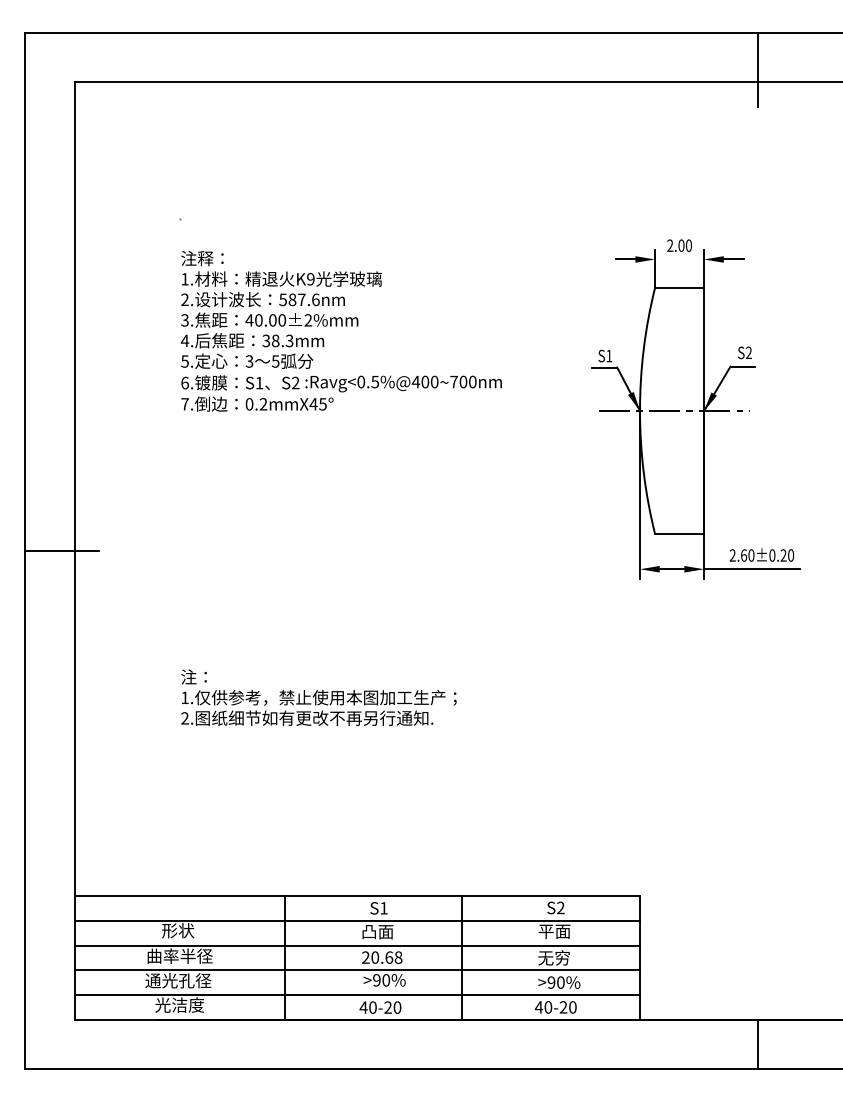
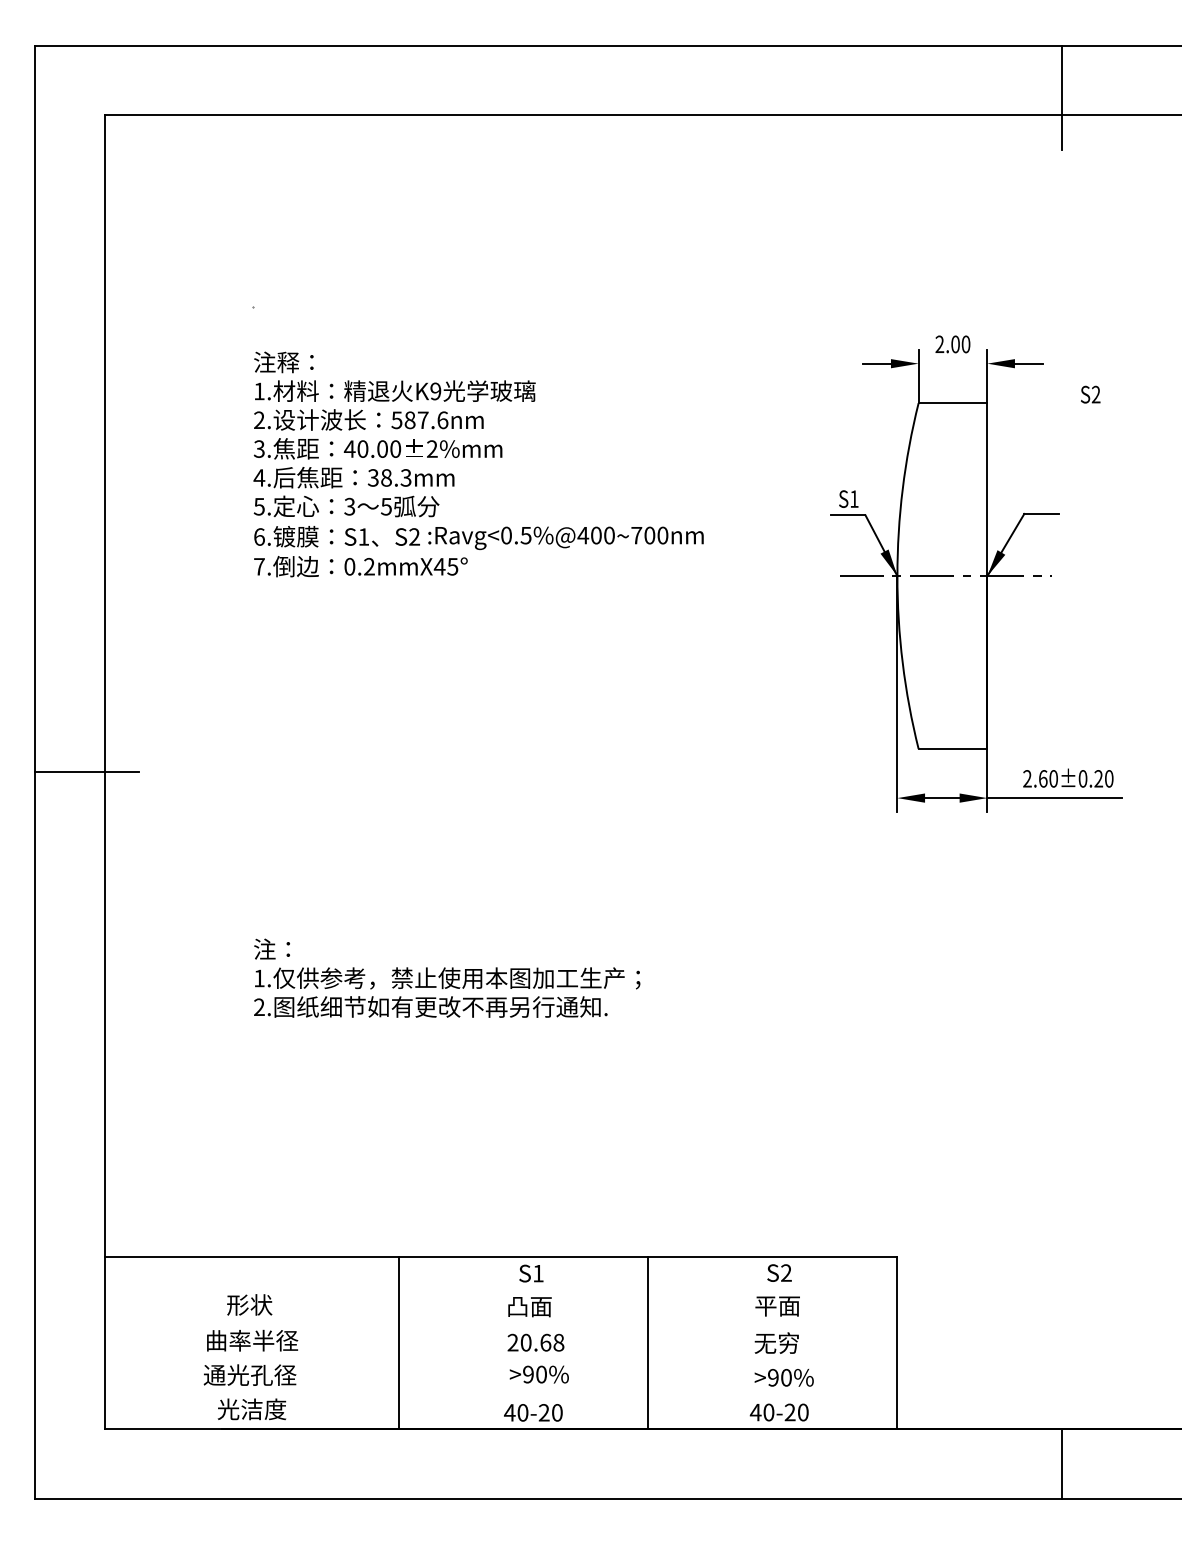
text: (744, 352) -> (1090, 394), moved
line: (356, 921) -> (500, 1291), removed
line: (356, 945) -> (500, 1325), removed
line: (356, 970) -> (500, 1360), removed
line: (356, 994) -> (500, 1394), removed

